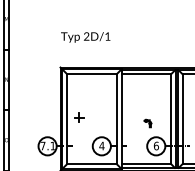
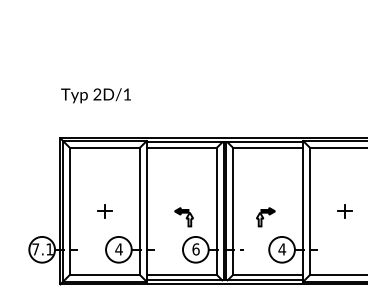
part: (78, 117) -> (104, 211), moved
part: (147, 123) -> (183, 217), size x1.67

